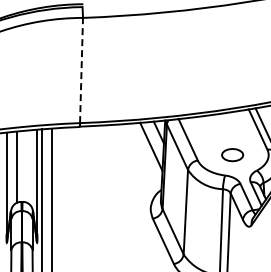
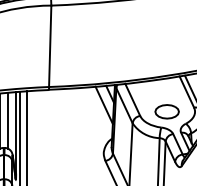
line: (81, 70) -> (50, 46), dashed -> solid
part: (232, 154) -> (167, 111), size x1.43
line: (27, 166) -> (8, 120), added

